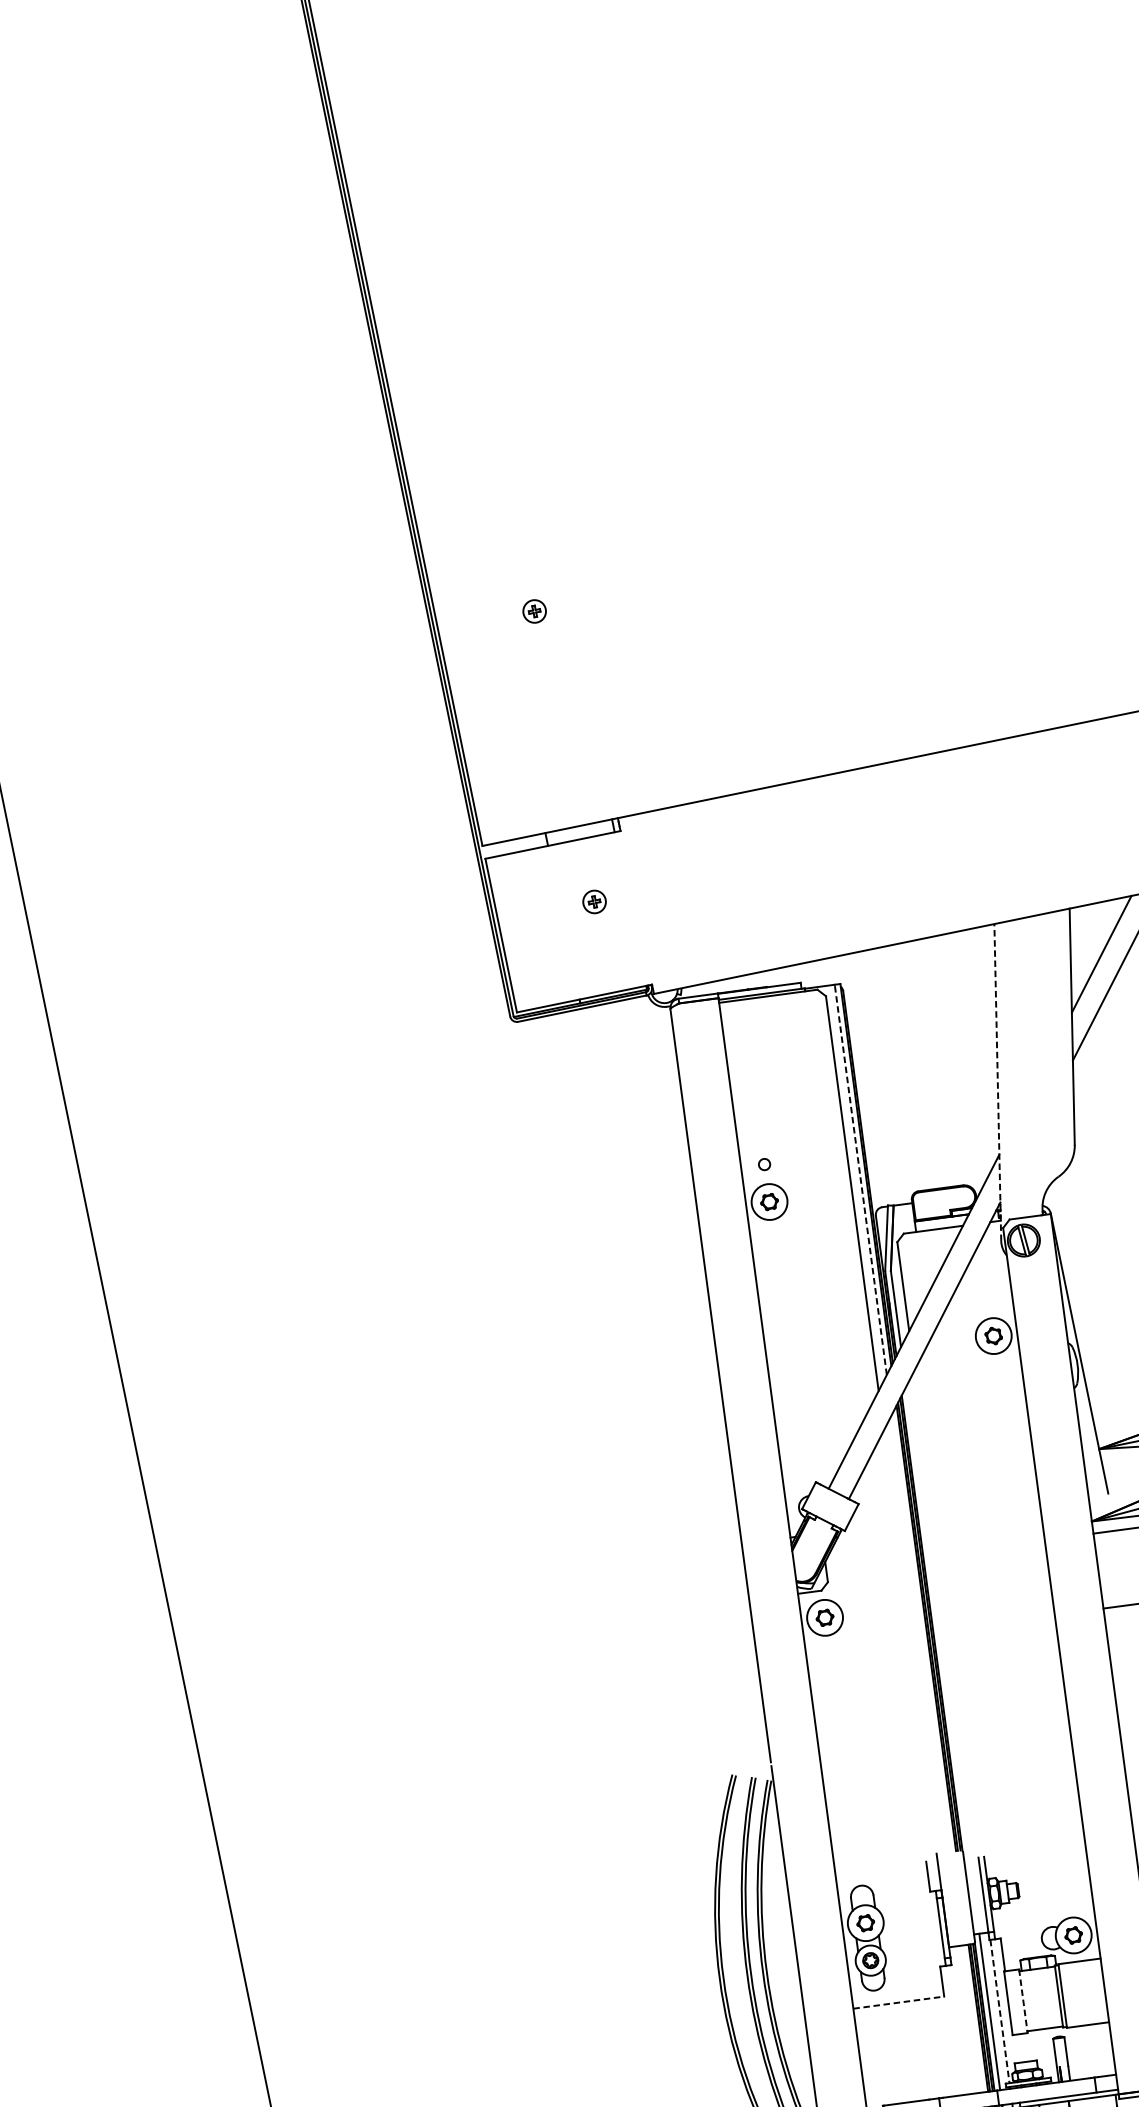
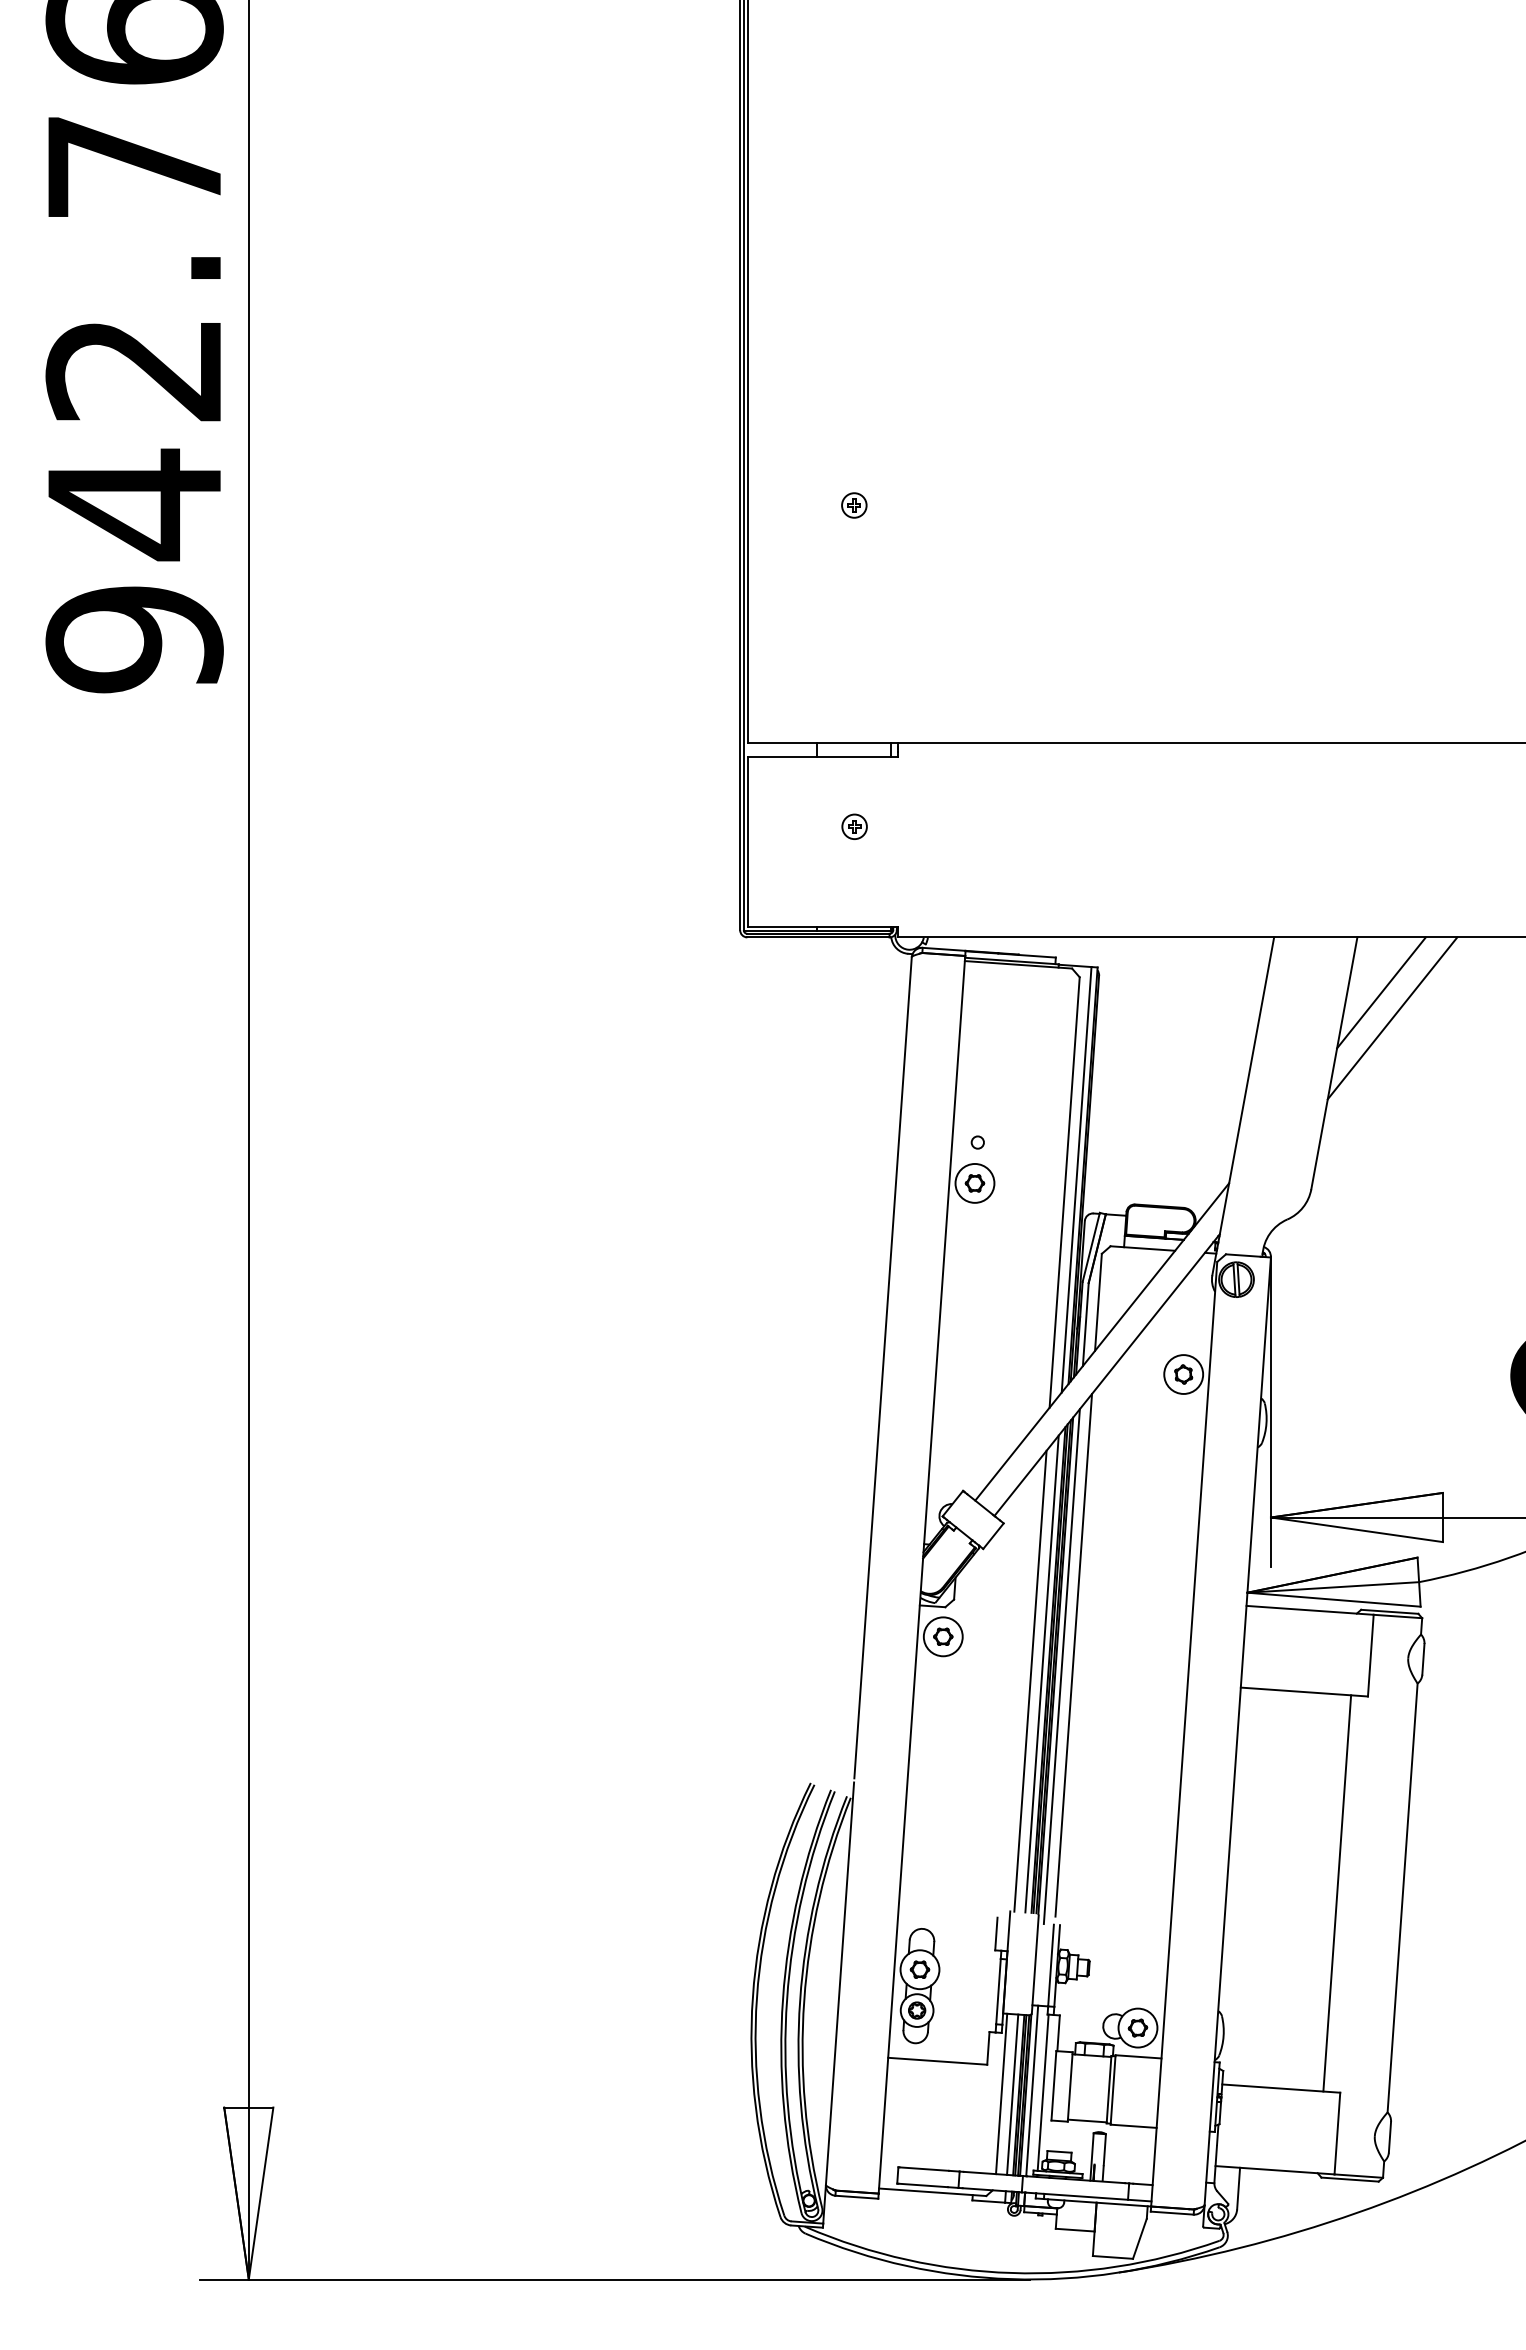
line: (998, 1082) -> (1243, 1106), dashed -> solid
line: (860, 1179) -> (1076, 1179), dashed -> solid
line: (946, 1609) -> (1073, 1654), added
line: (937, 1622) -> (1061, 1666), added
line: (920, 1632) -> (1041, 1673), added
line: (912, 1641) -> (1030, 1680), added
line: (1023, 2000) -> (1070, 2086), dashed -> solid
line: (898, 2002) -> (937, 2061), dashed -> solid
line: (1000, 2012) -> (1043, 2093), dashed -> solid
line: (972, 2018) -> (1012, 2094), added
line: (962, 2019) -> (1001, 2093), added

